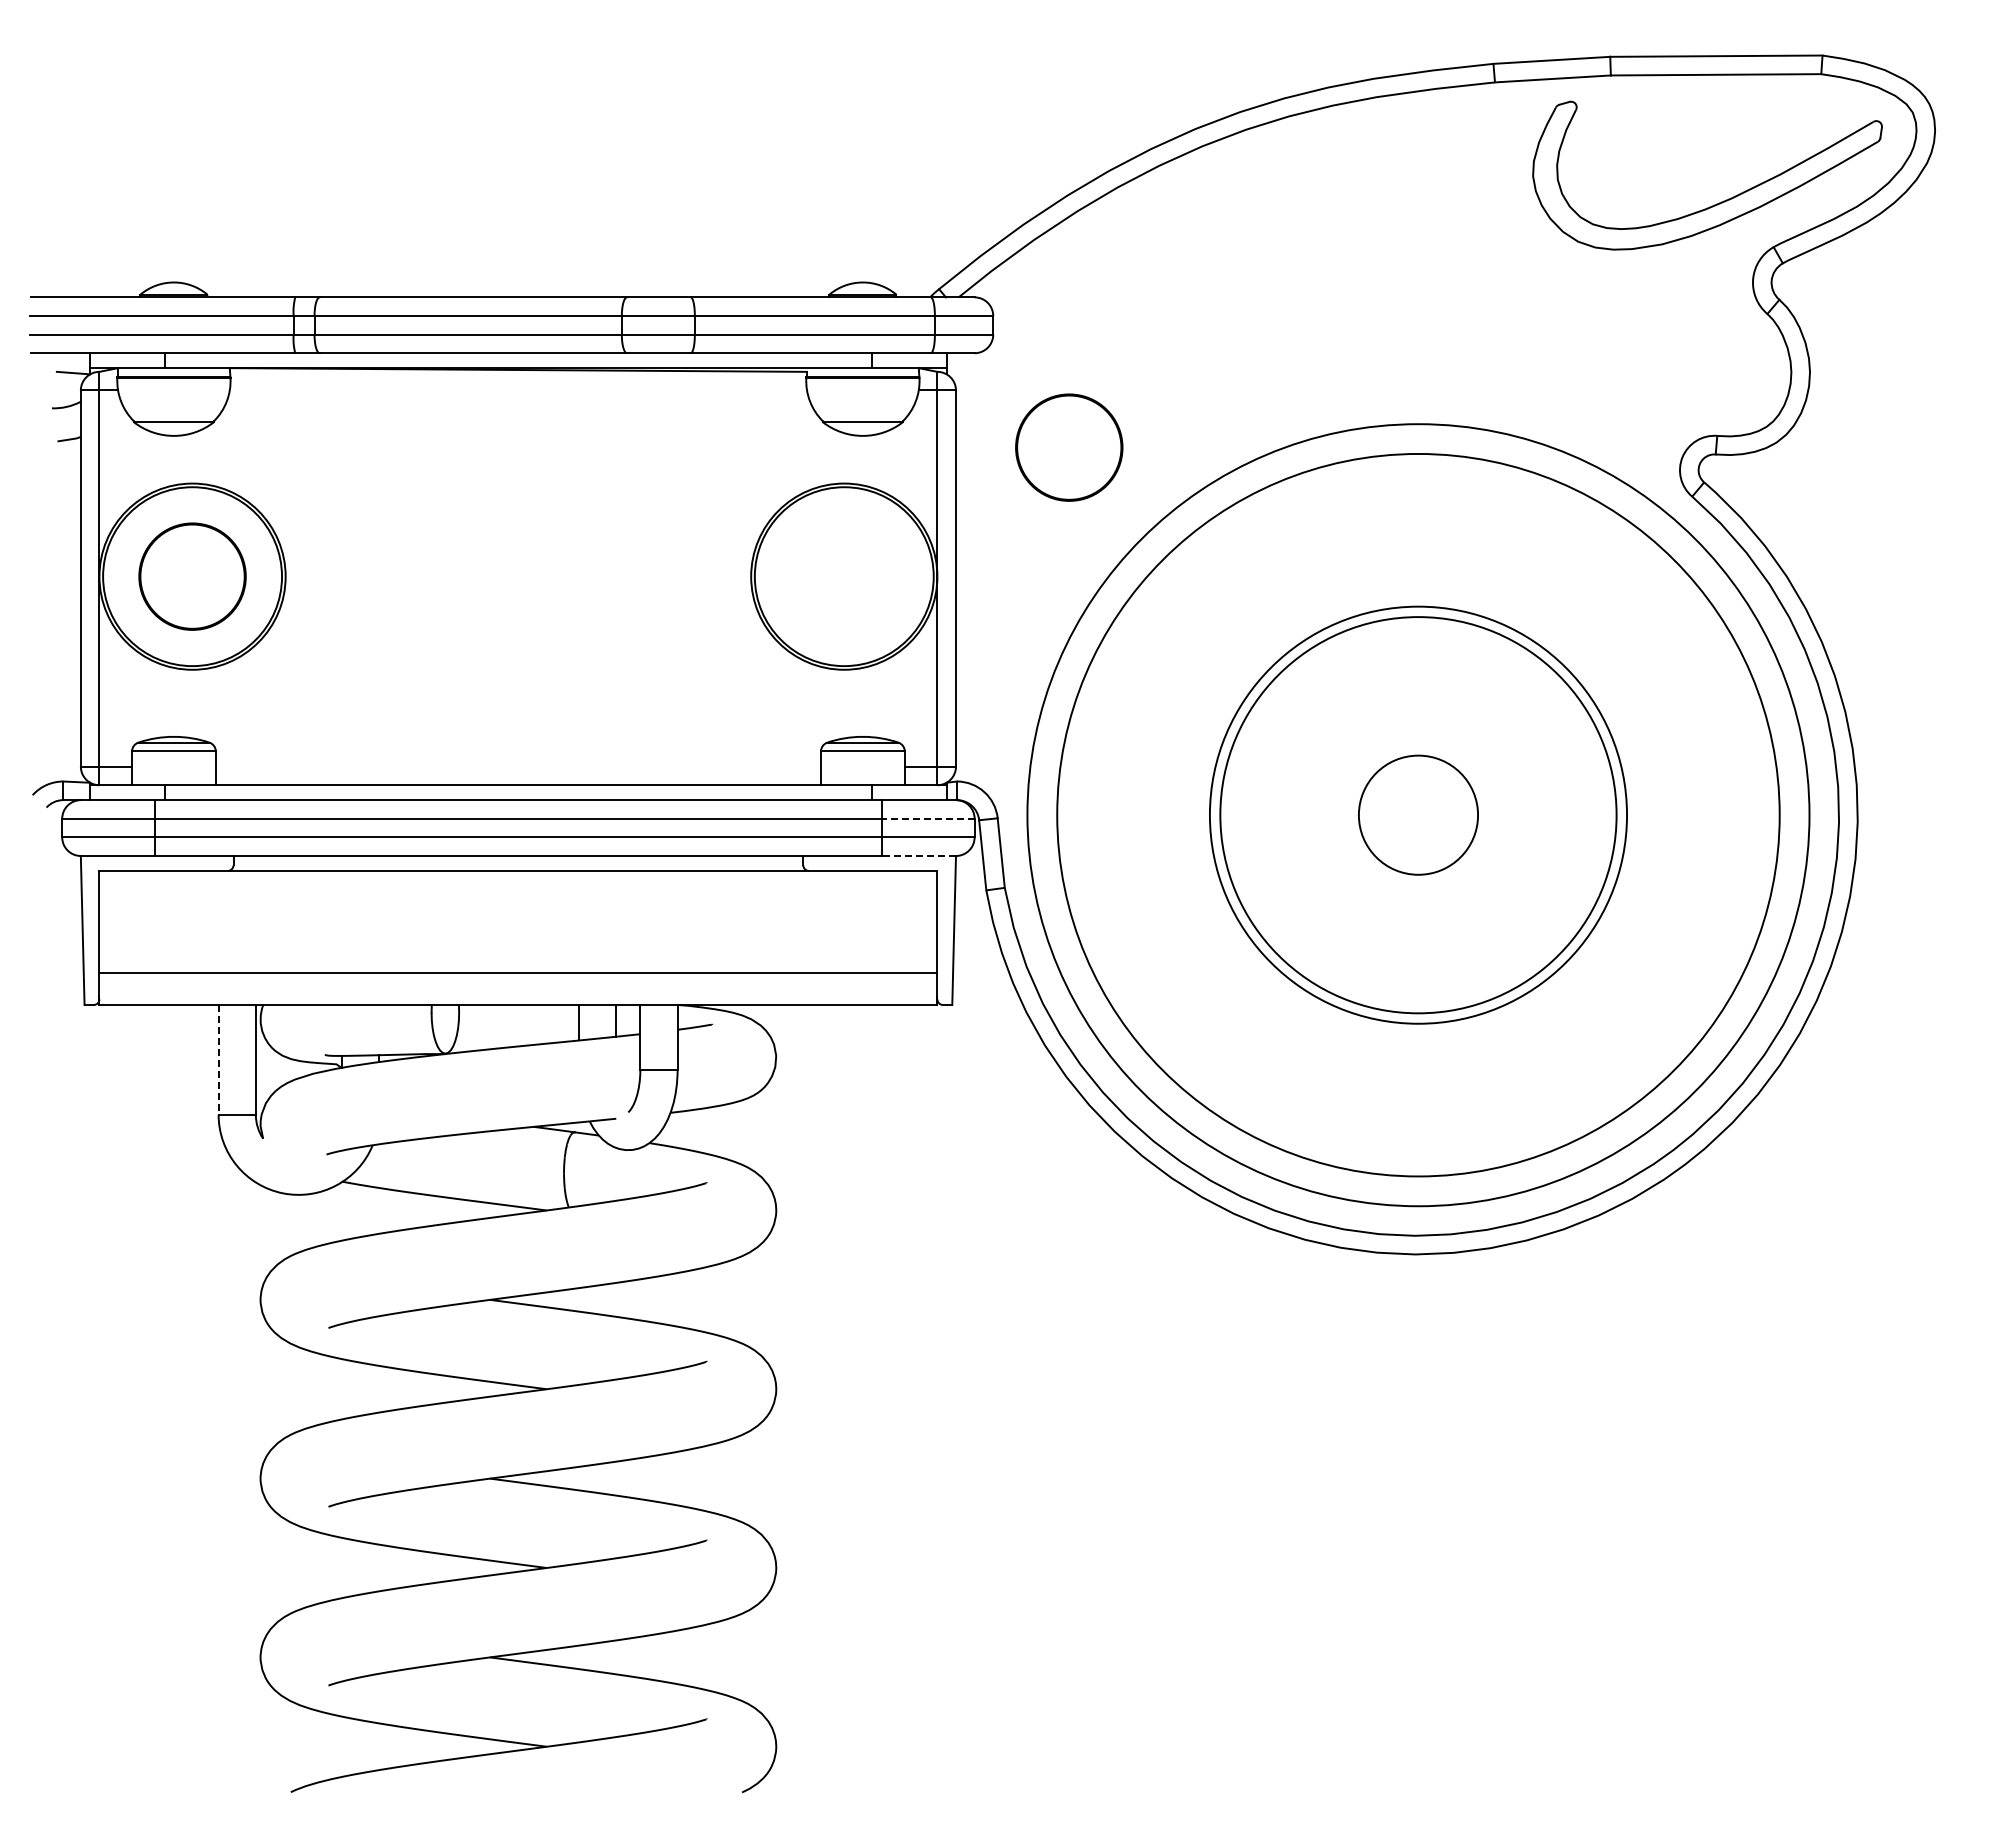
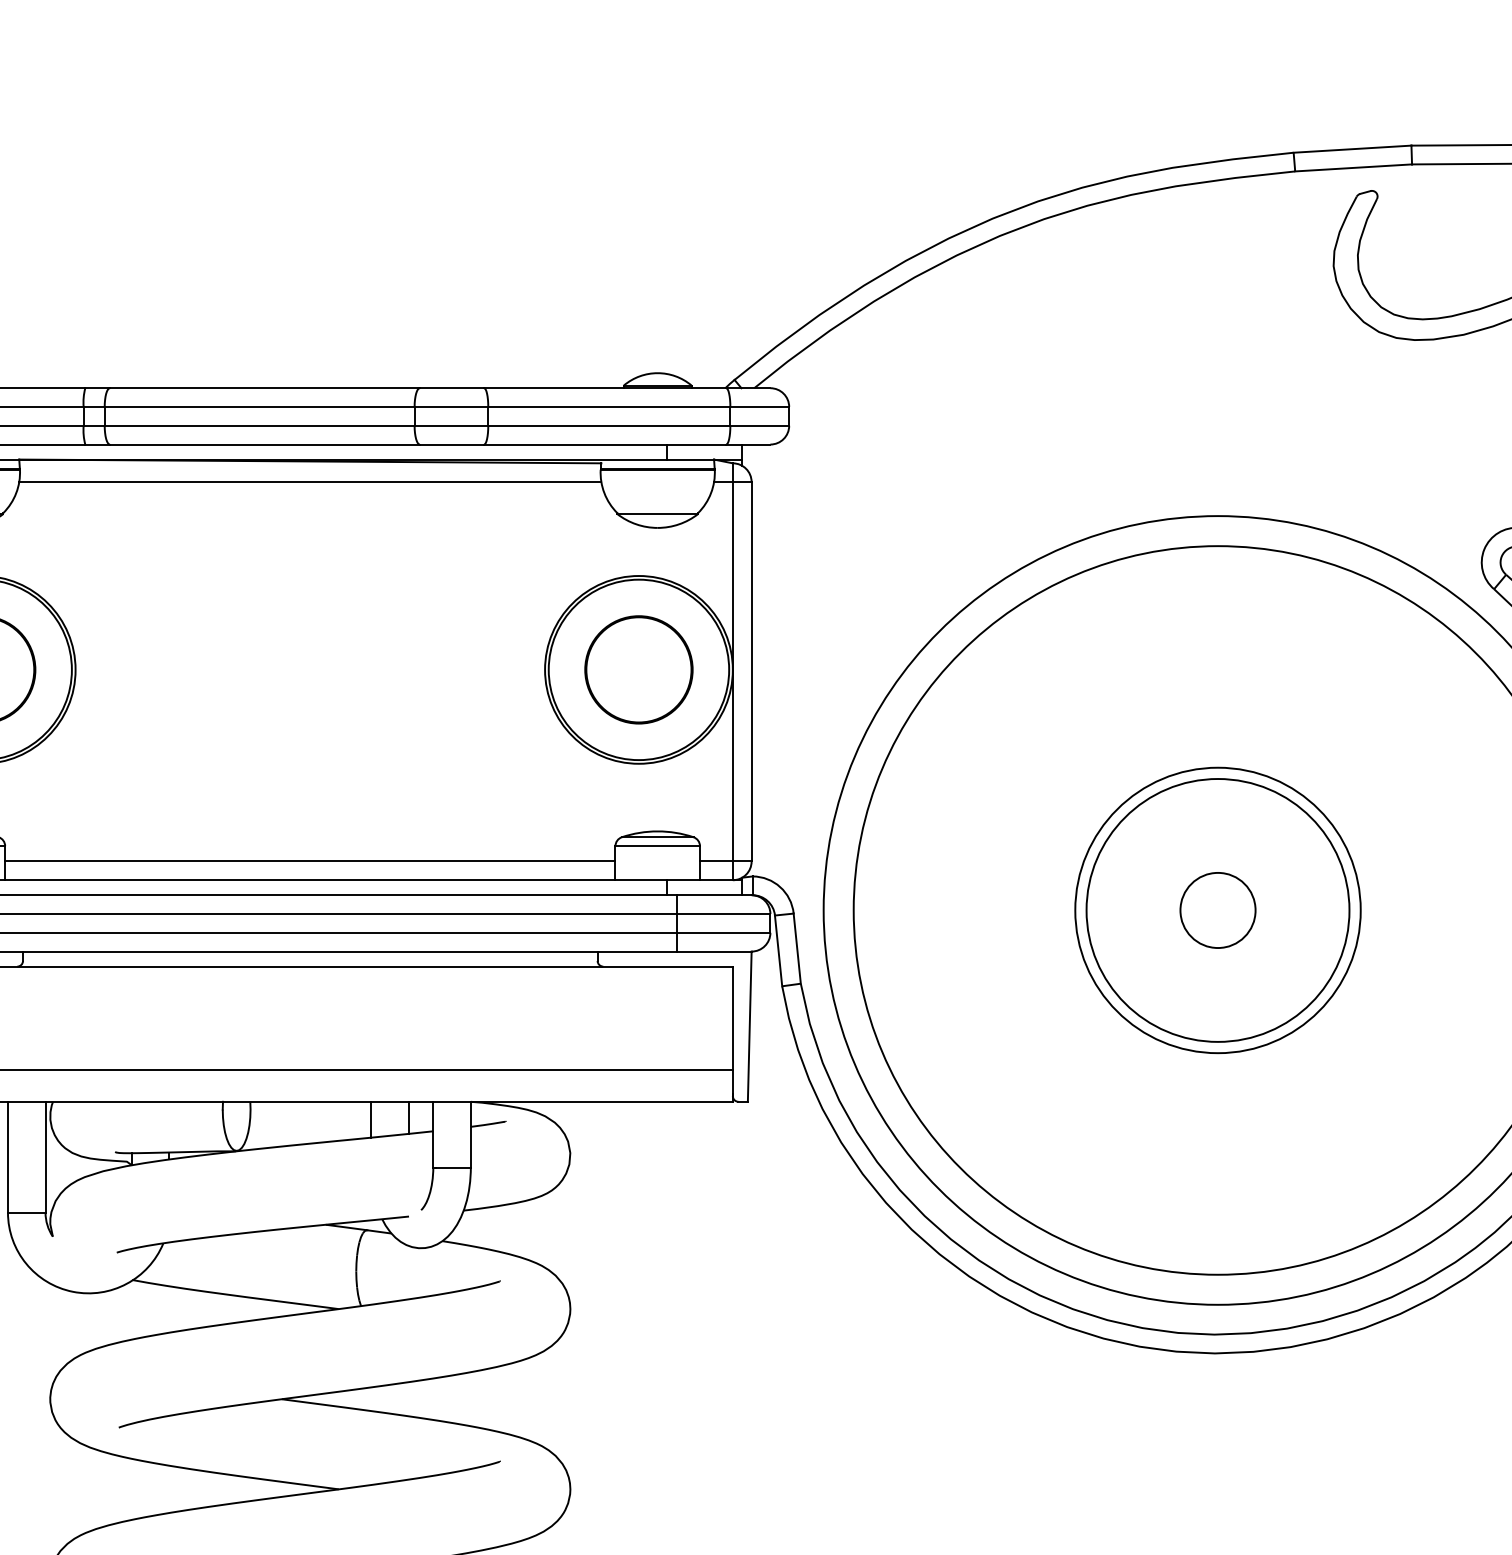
line: (518, 390) -> (310, 482), added
circle: (1069, 447) -> (639, 669), moved
line: (518, 766) -> (310, 861), added
circle: (1417, 814) -> (1217, 909), size x0.71
circle: (1418, 814) -> (1218, 909), size x0.62
circle: (1418, 814) -> (1218, 909), size x0.62
line: (928, 818) -> (723, 913), dashed -> solid
line: (918, 856) -> (713, 952), dashed -> solid
line: (218, 1059) -> (7, 1156), dashed -> solid

